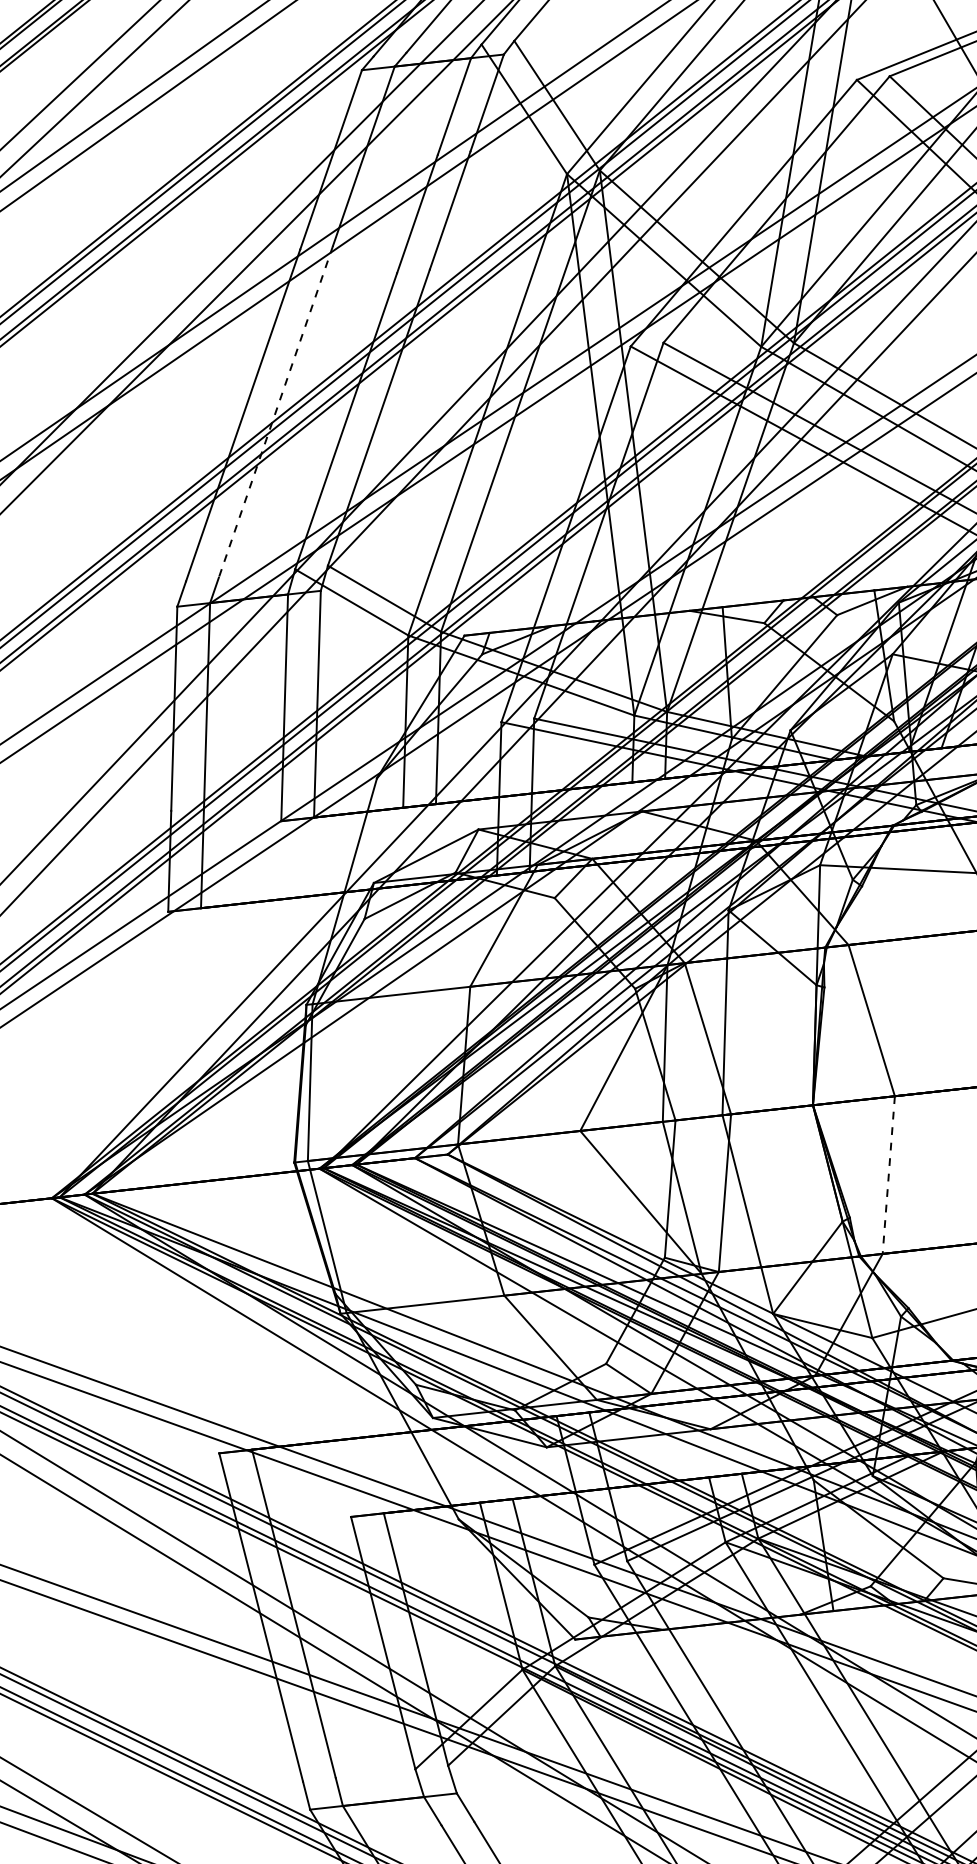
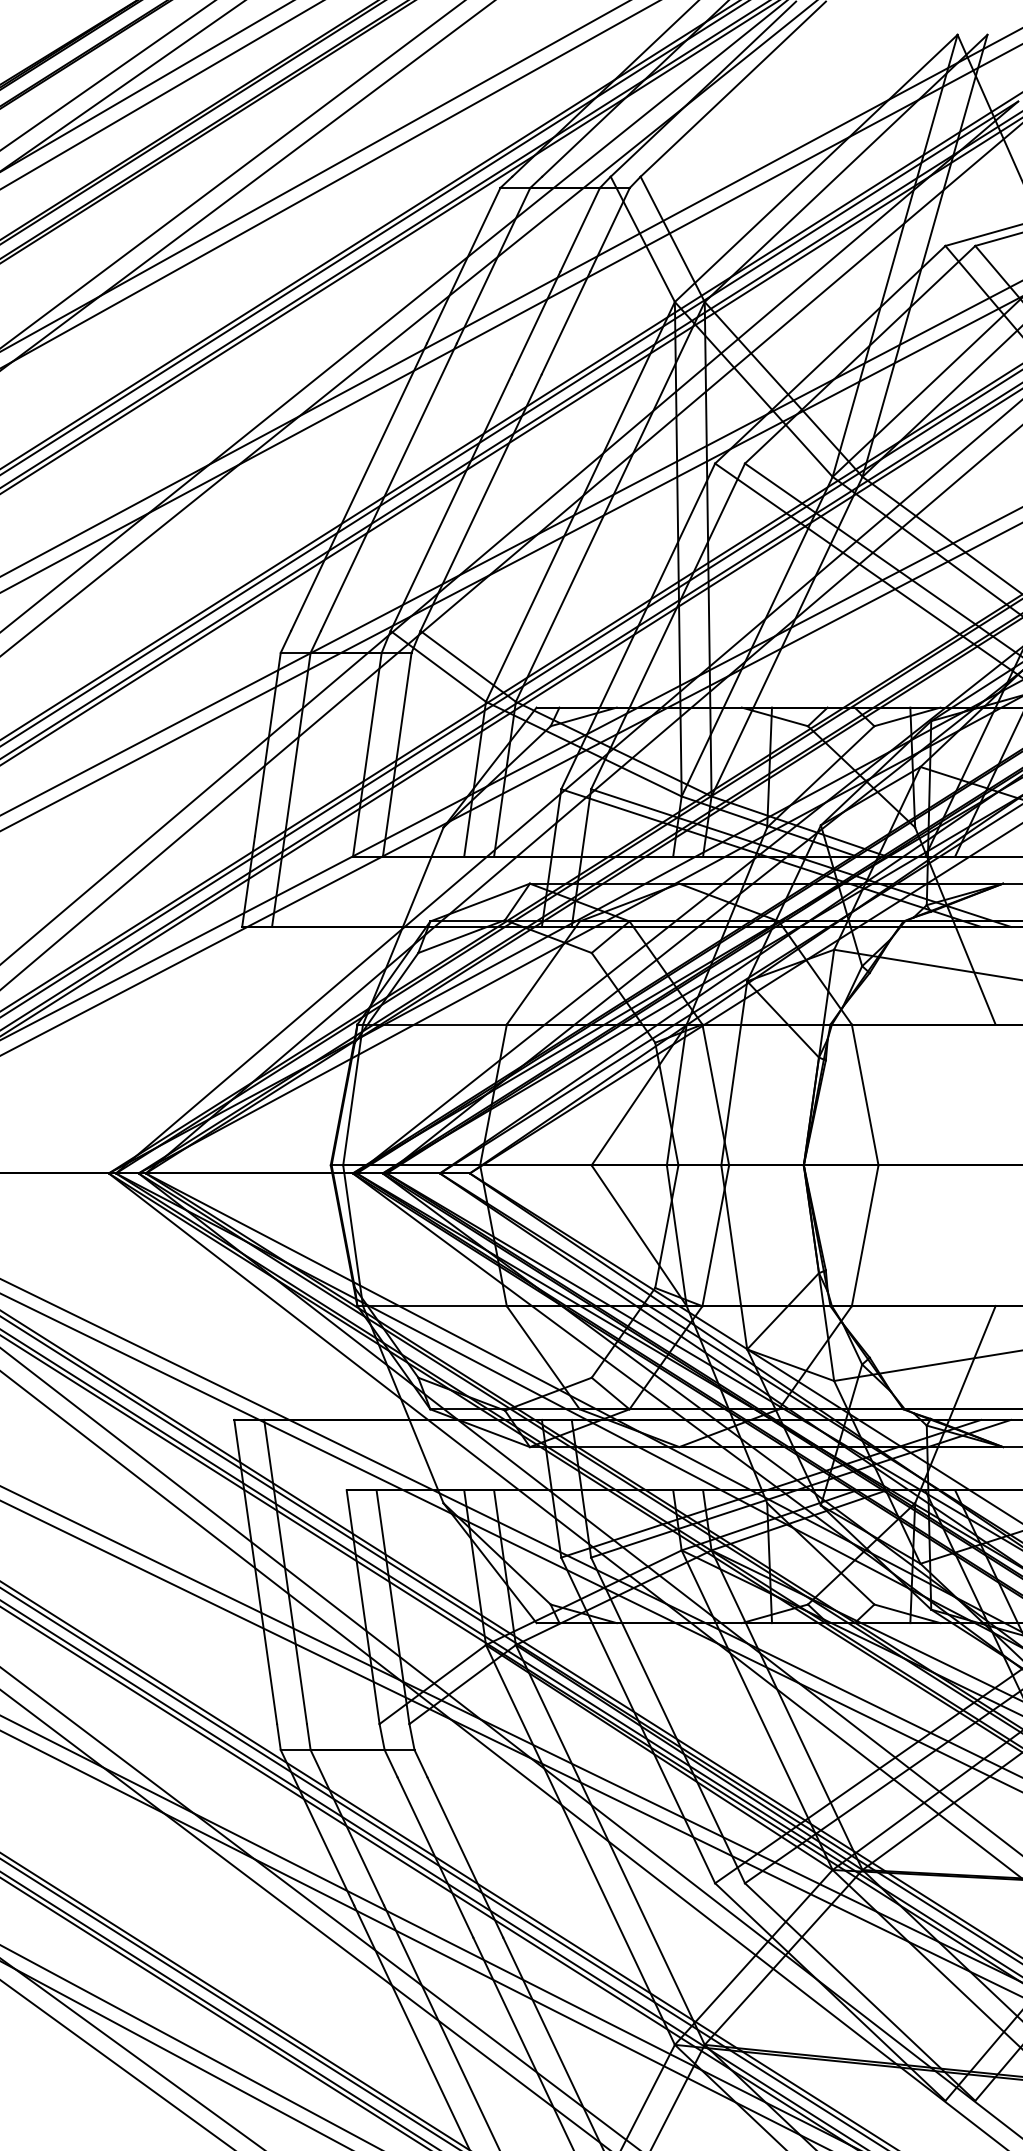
line: (275, 412) -> (388, 487), dashed -> solid
line: (889, 1174) -> (865, 1235), dashed -> solid

